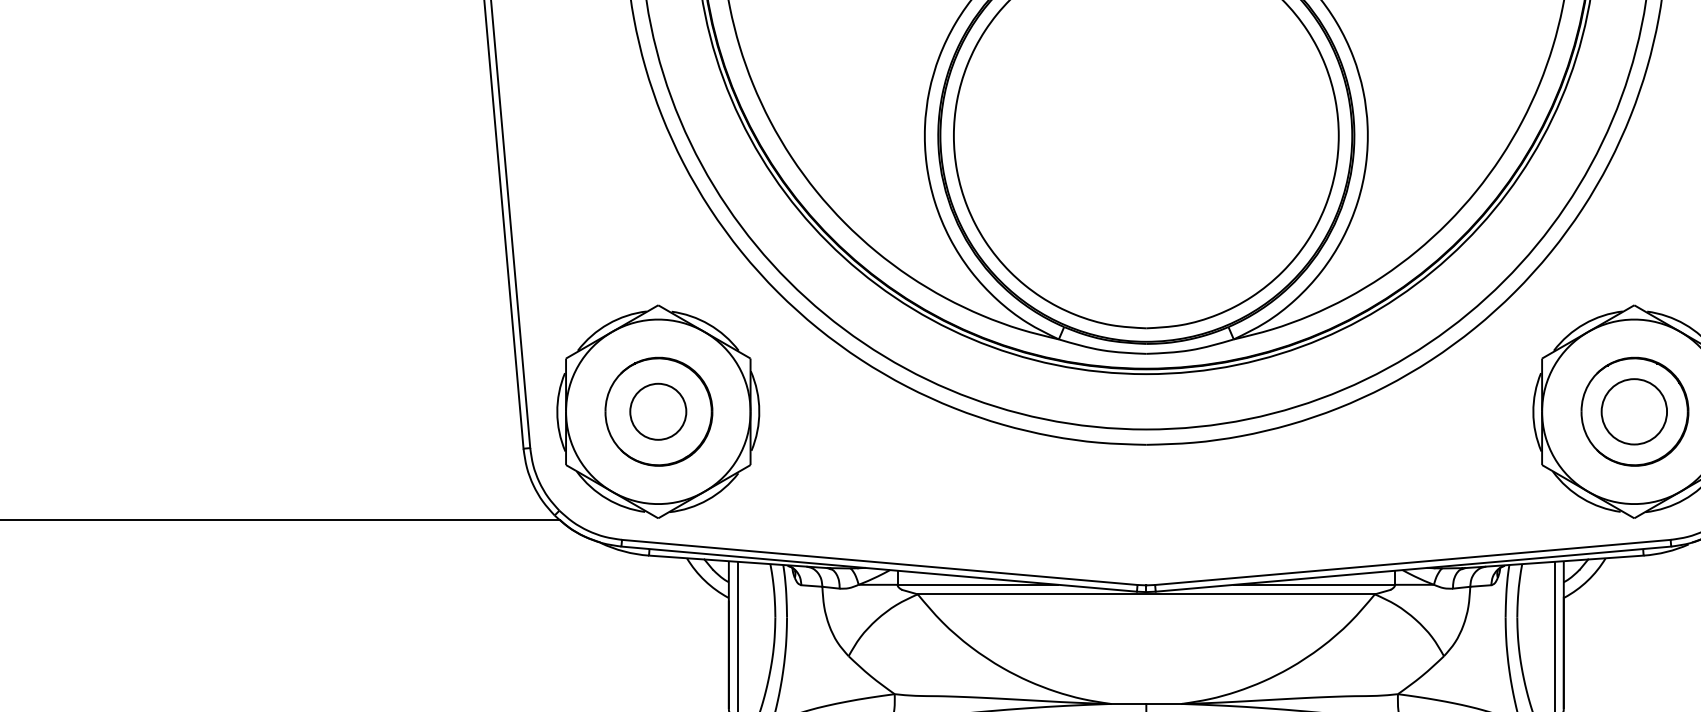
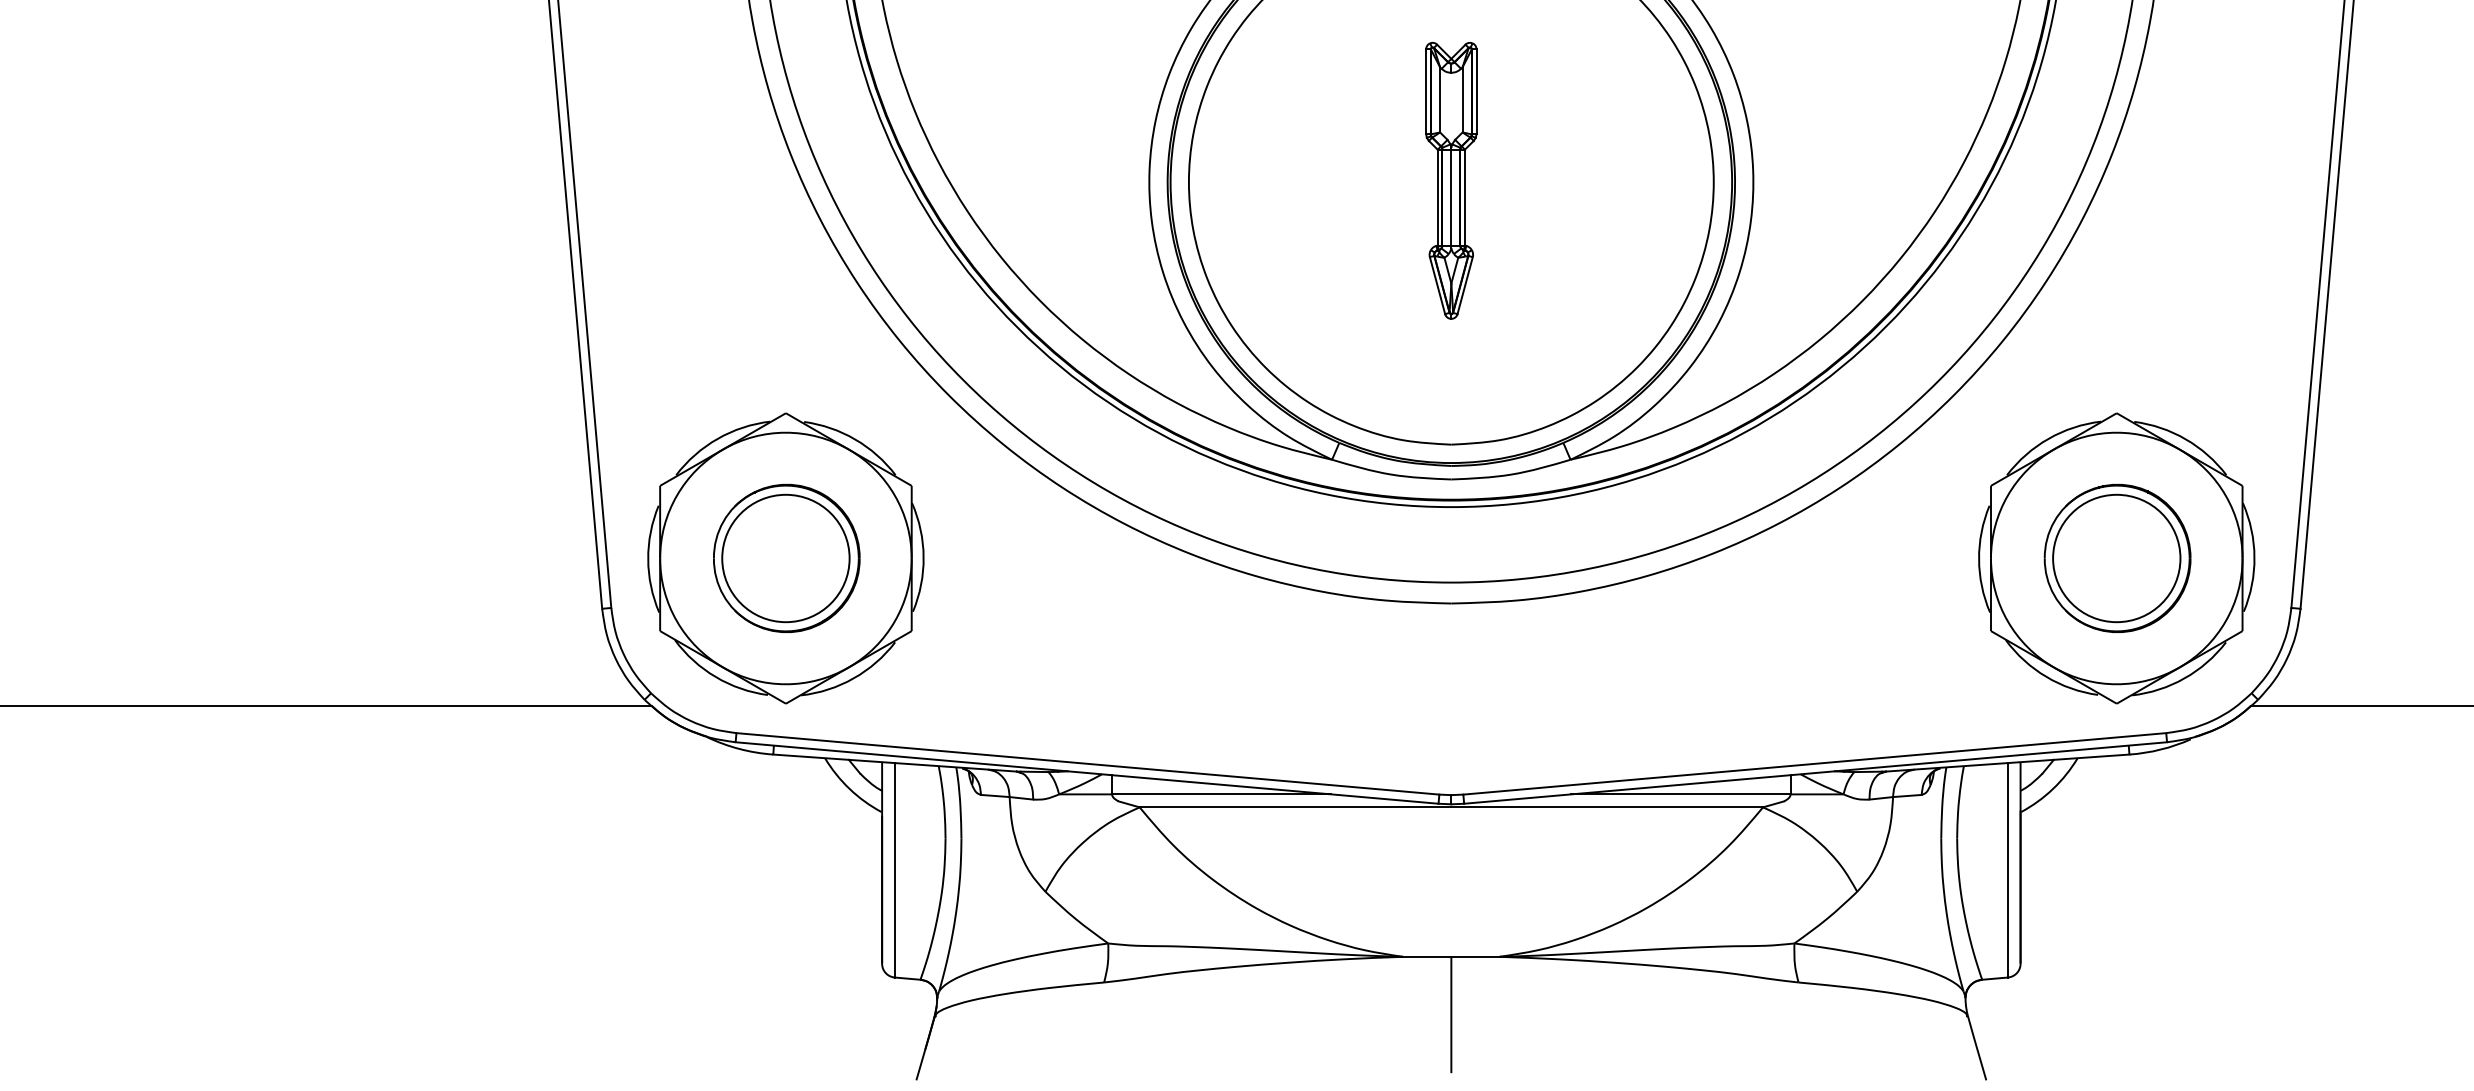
part: (1146, 134) -> (1451, 180), added
circle: (657, 411) -> (785, 558), size x1.67
circle: (1634, 411) -> (2116, 558), size x1.43

